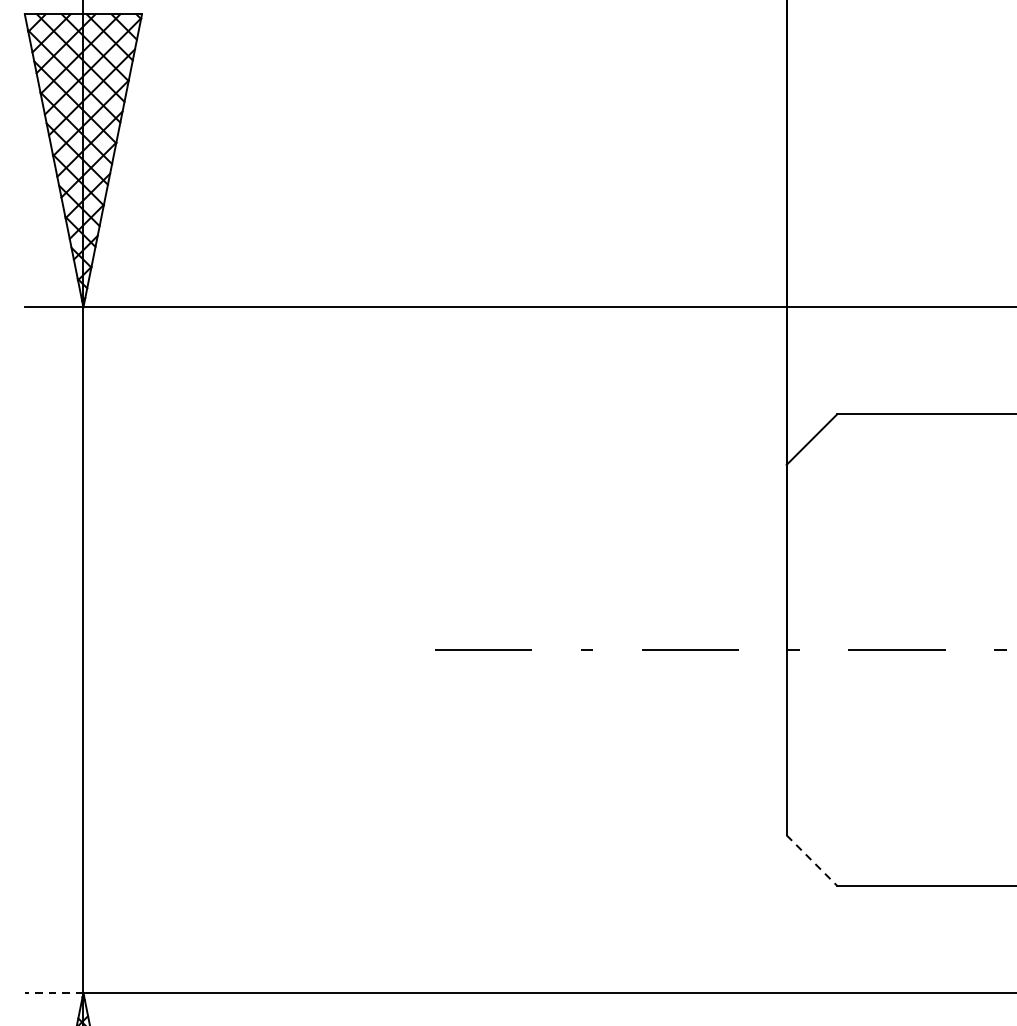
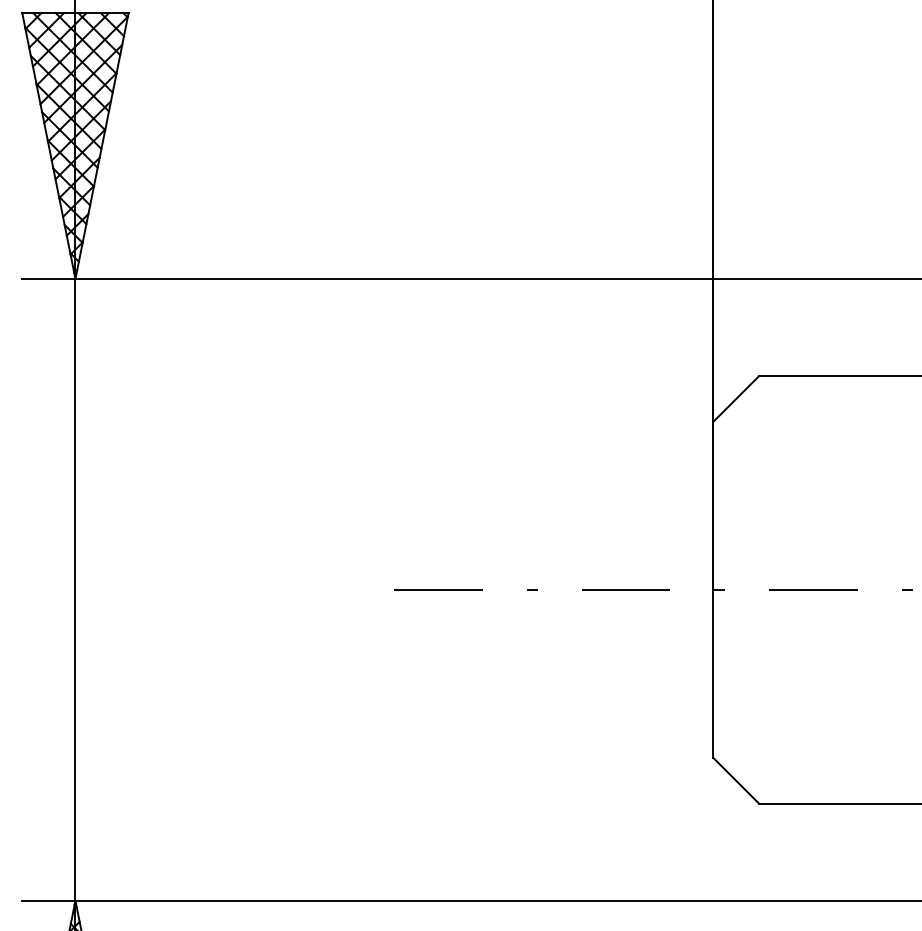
line: (812, 860) -> (736, 780), dashed -> solid
line: (53, 992) -> (48, 900), dashed -> solid

